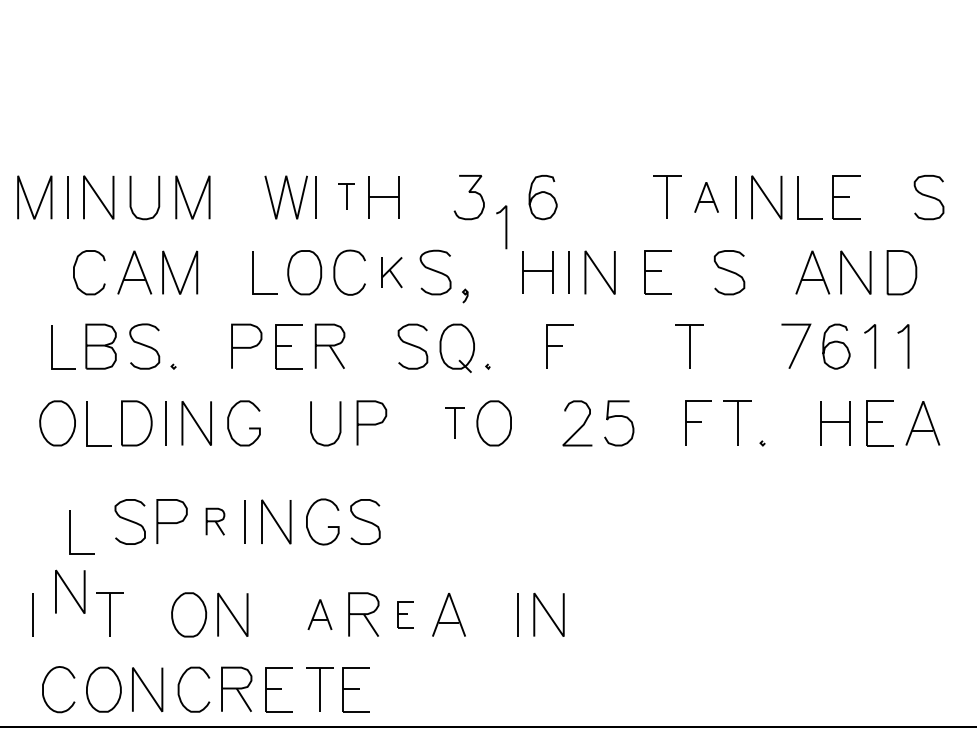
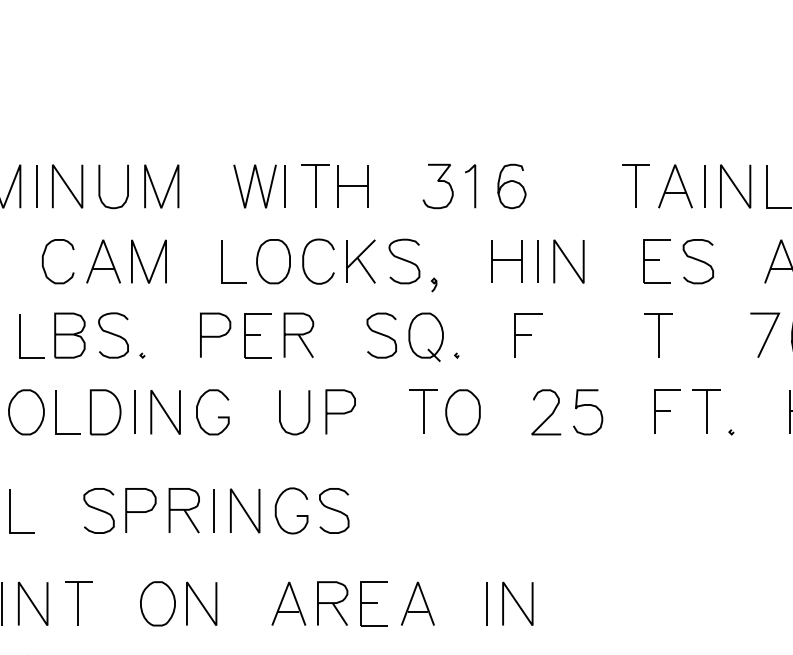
part: (346, 196) -> (315, 185), size x1.67
part: (706, 197) -> (675, 186), size x1.43
line: (505, 227) -> (474, 186), moved
part: (391, 272) -> (360, 261), size x1.43
part: (657, 272) -> (656, 261), moved
part: (454, 422) -> (423, 411), size x1.43
part: (215, 521) -> (184, 510), size x1.67
line: (70, 532) -> (10, 511), moved
line: (70, 591) -> (33, 603), moved
part: (319, 614) -> (288, 603), size x1.43
part: (405, 614) -> (374, 603), size x1.67

